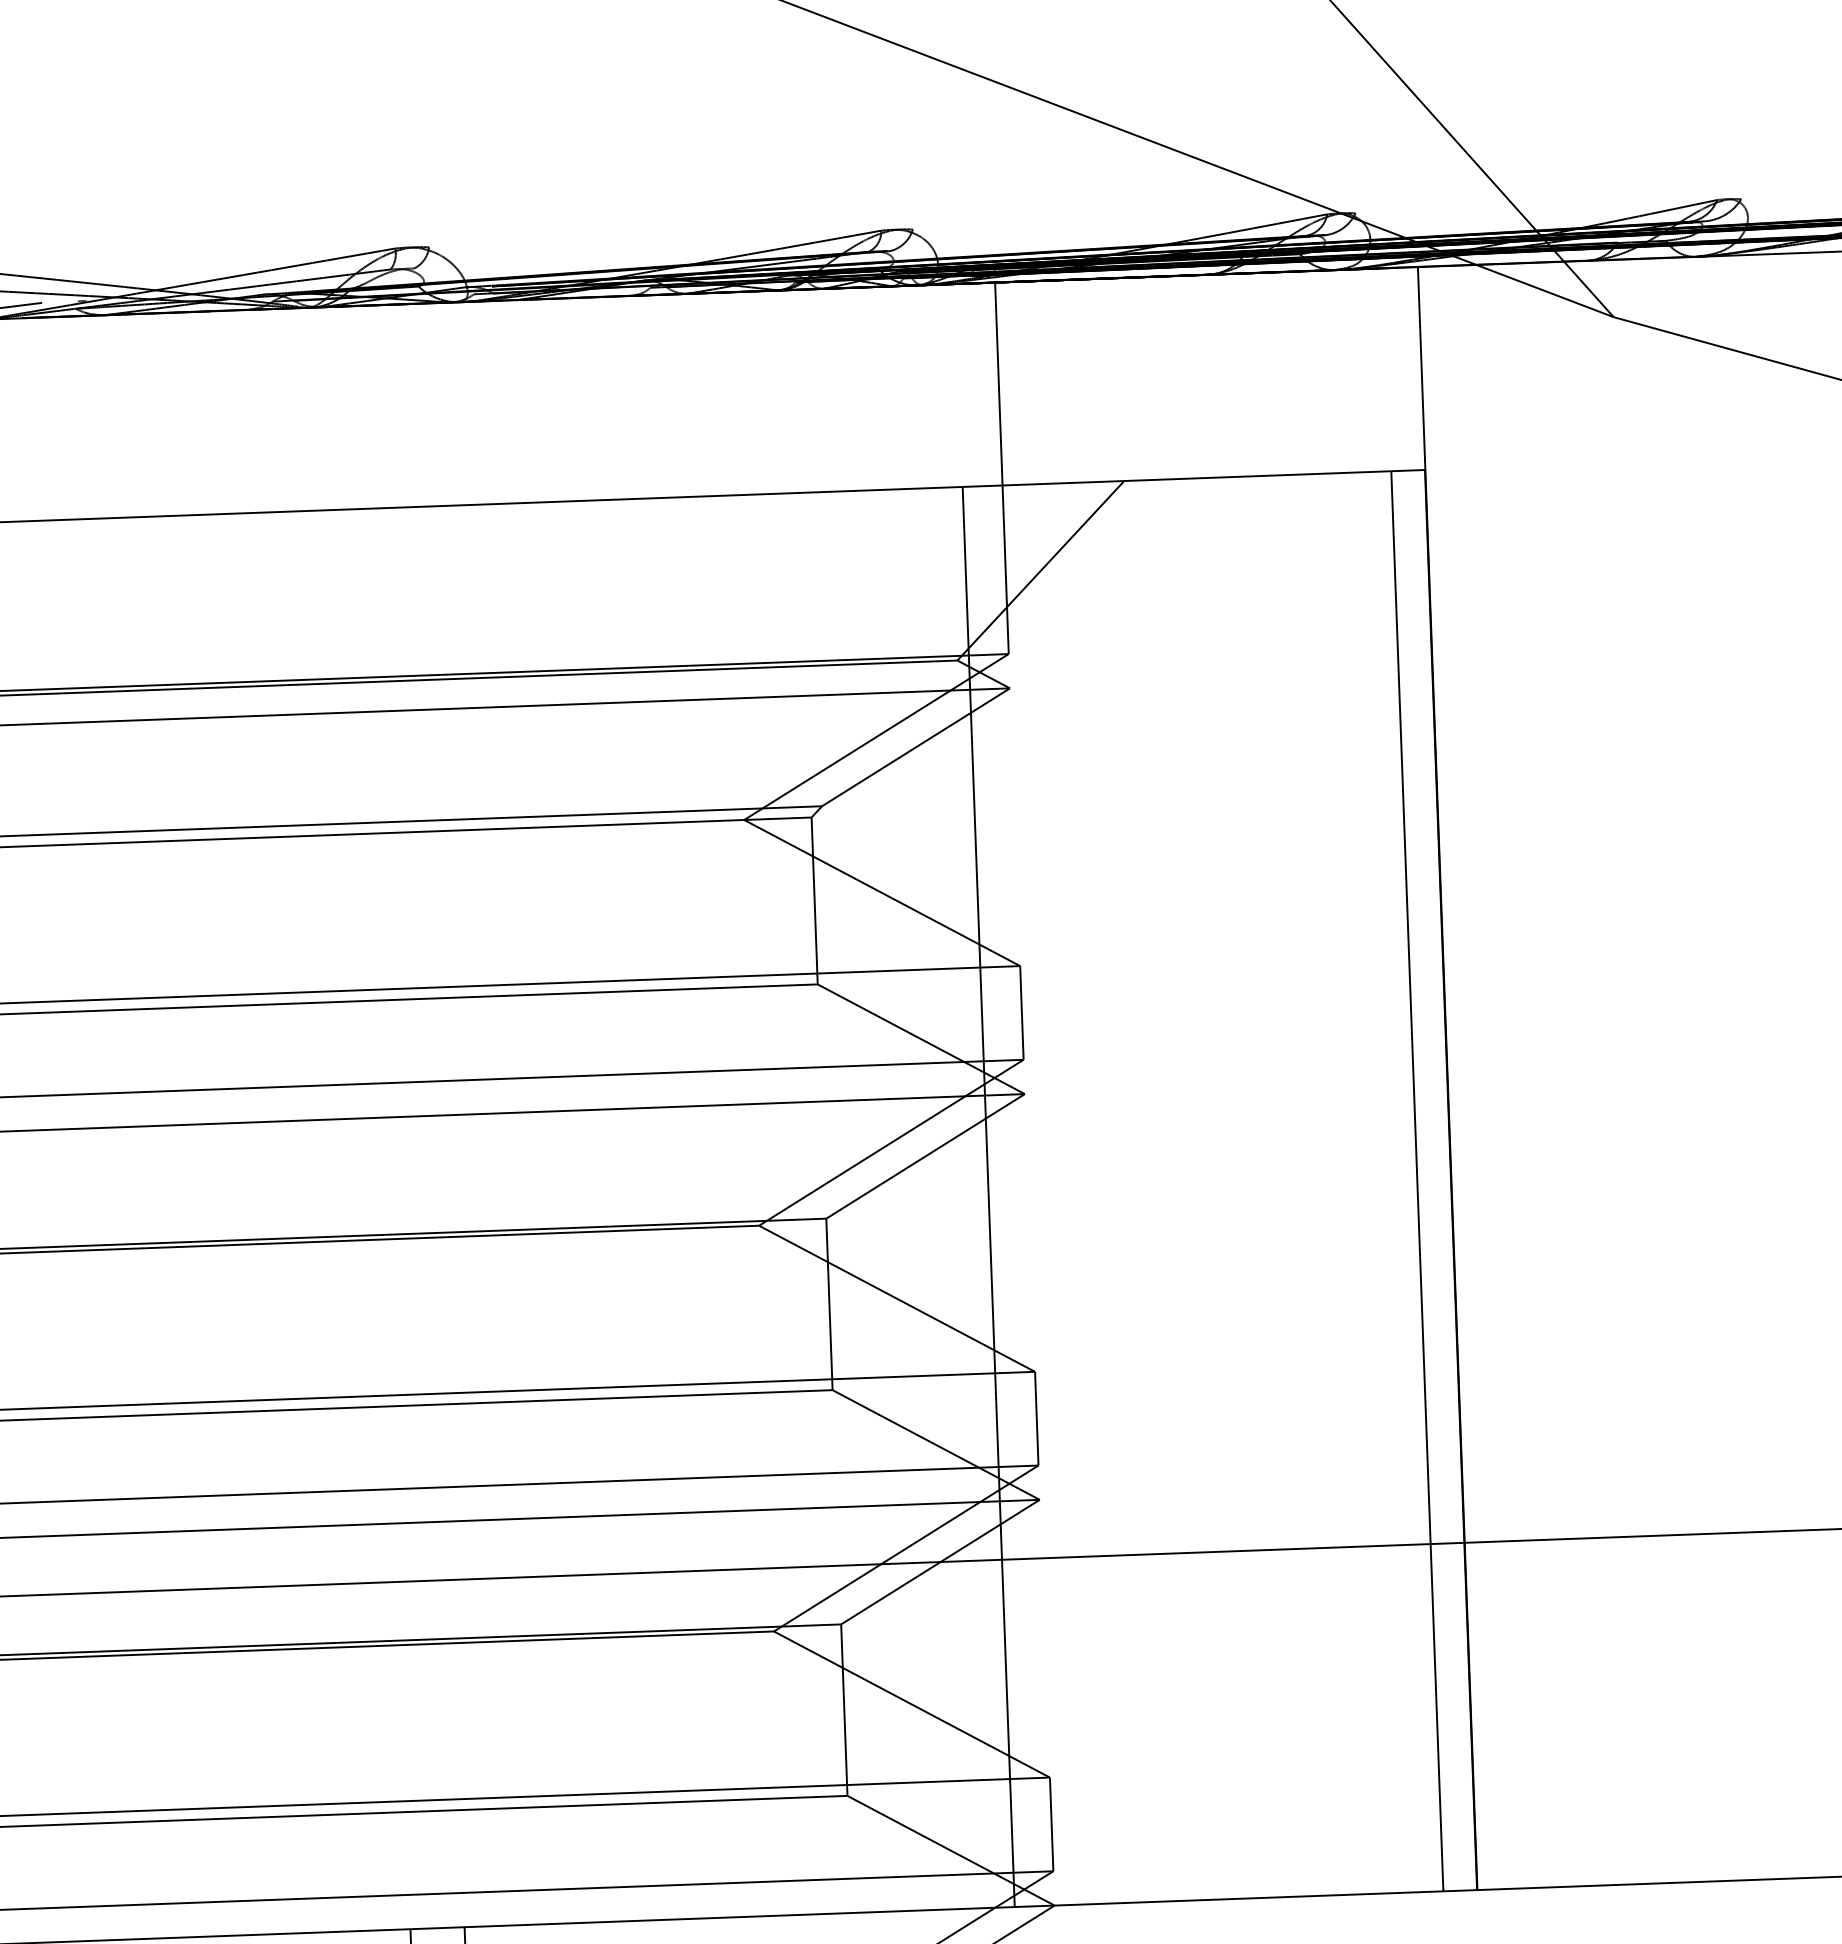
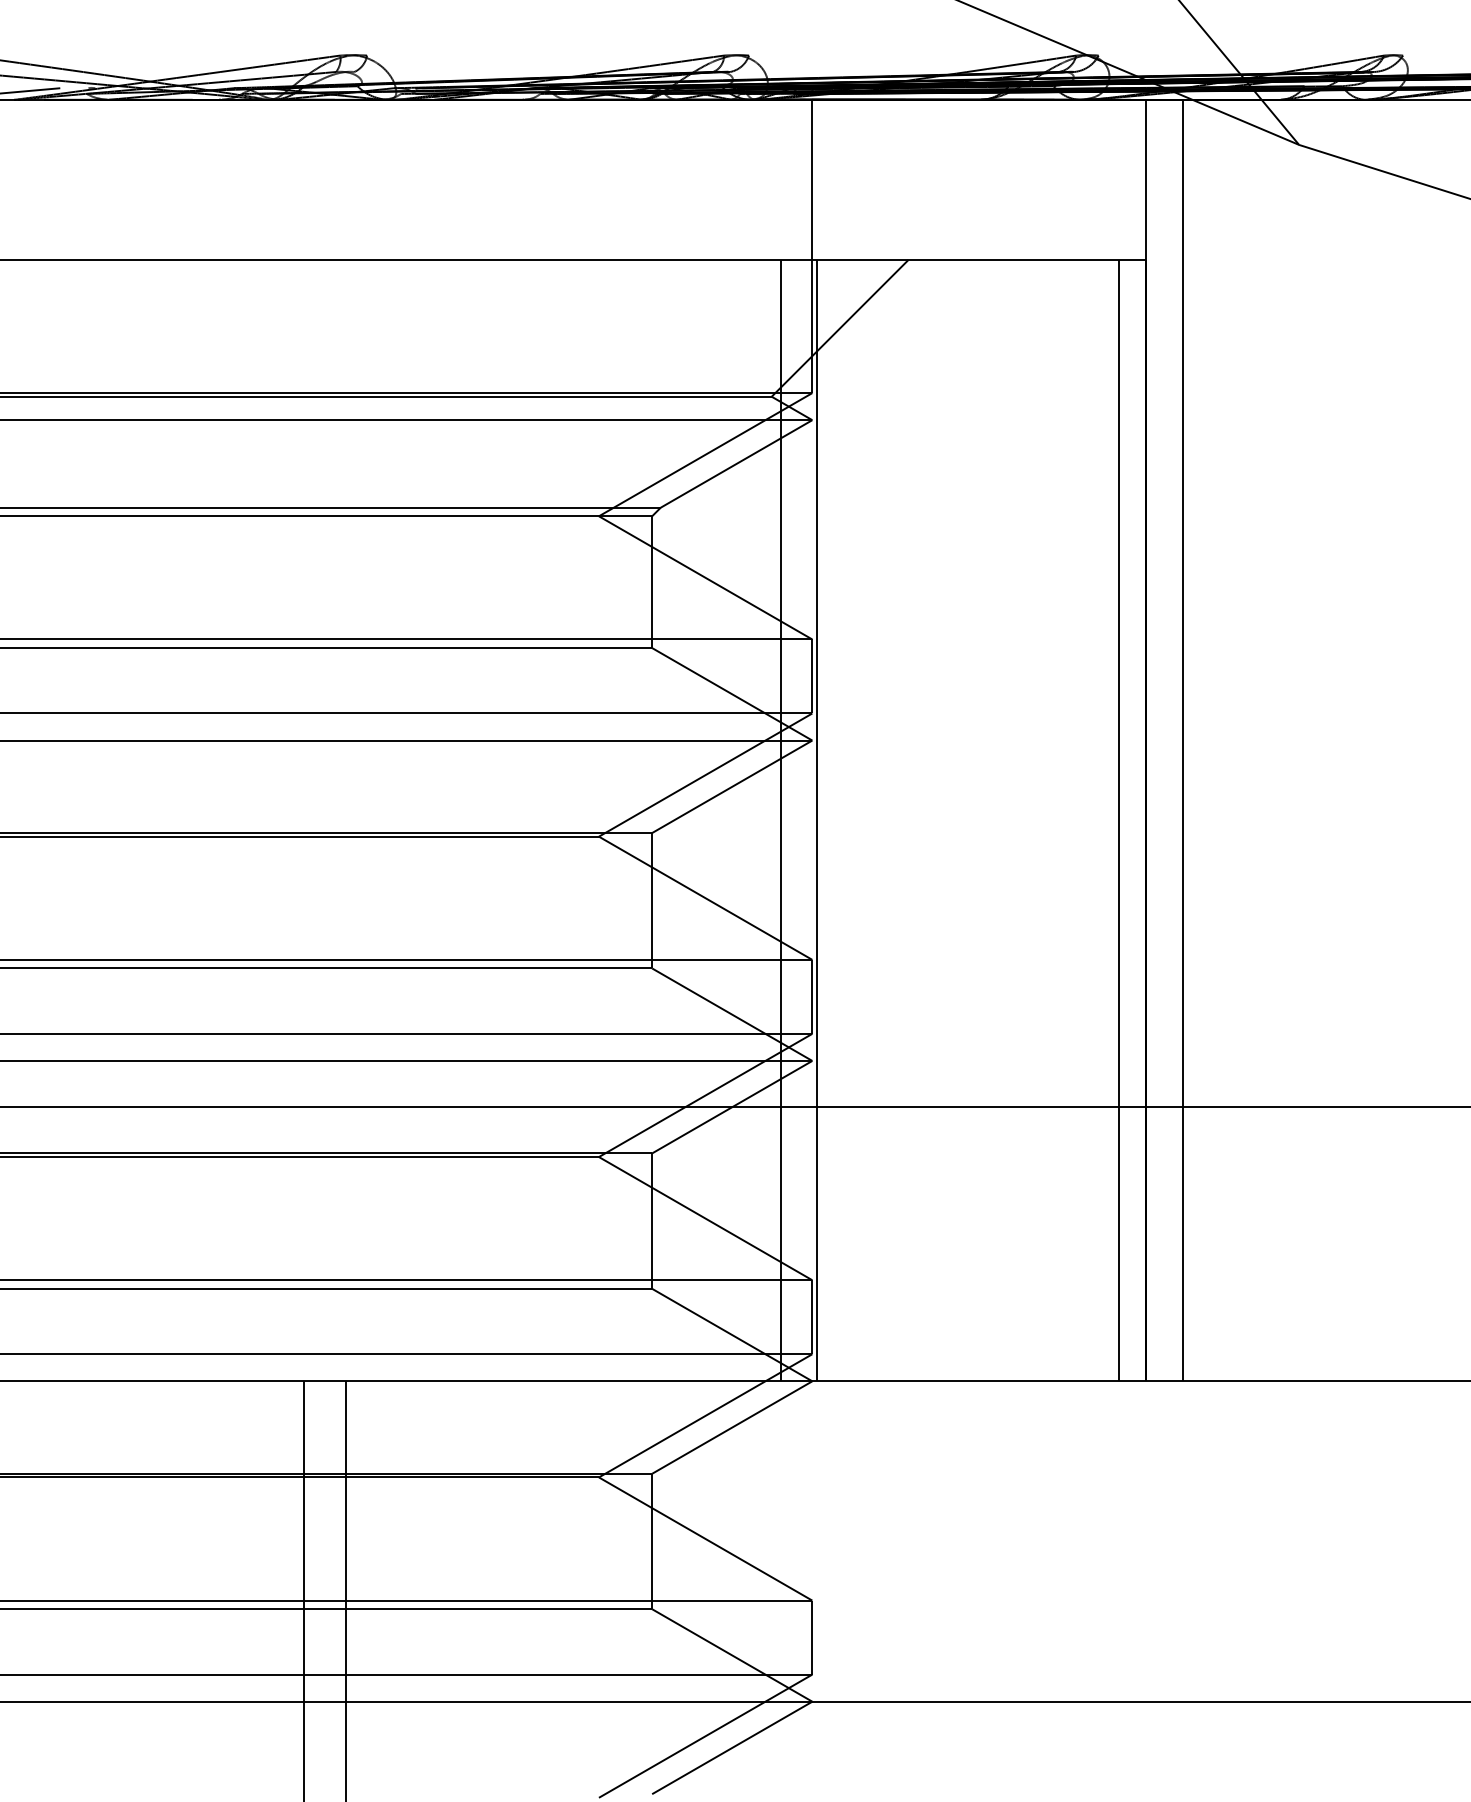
line: (1493, 1076) -> (1182, 740), added
line: (1033, 1195) -> (816, 820), added

